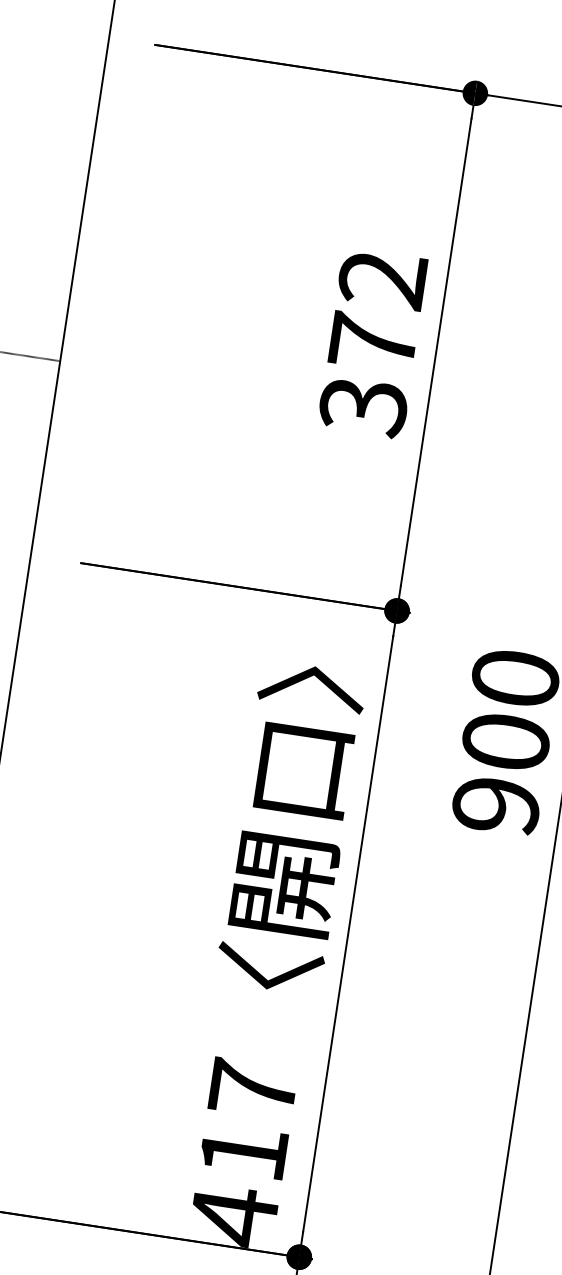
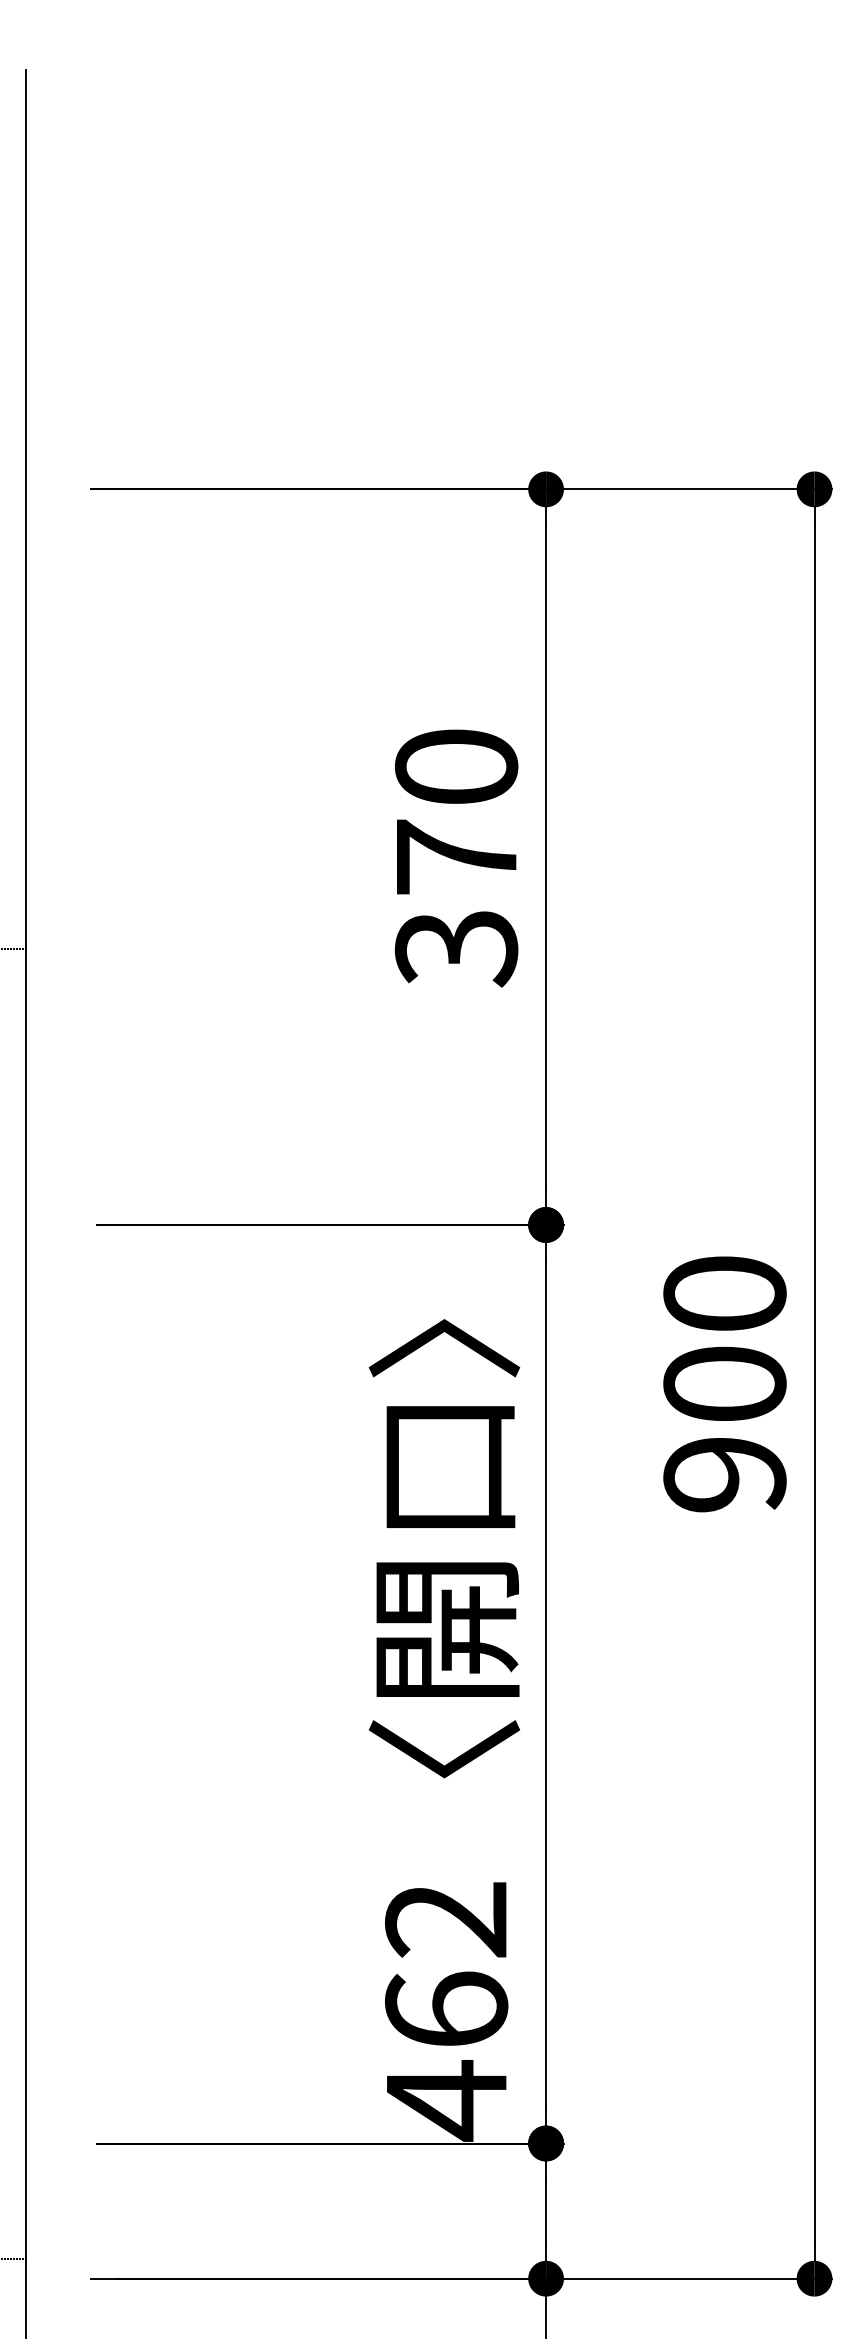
text: (382, 279) -> (456, 767), 372 -> 370
text: (248, 1119) -> (446, 1963), 417 -> 462

